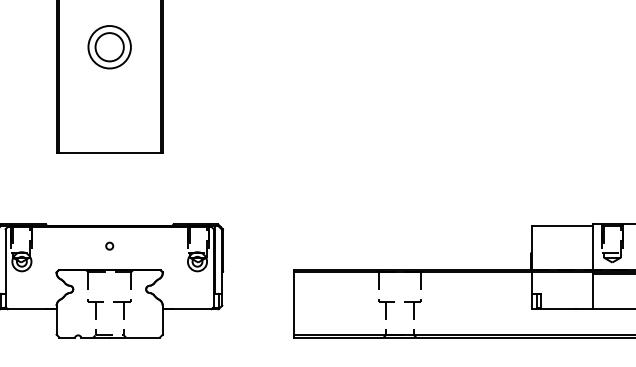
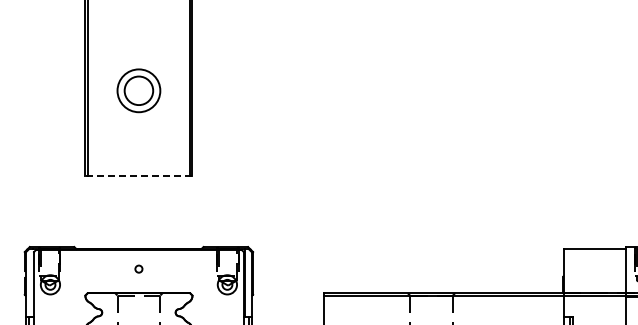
part: (109, 47) -> (138, 91), moved
line: (109, 153) -> (138, 175), solid -> dashed

